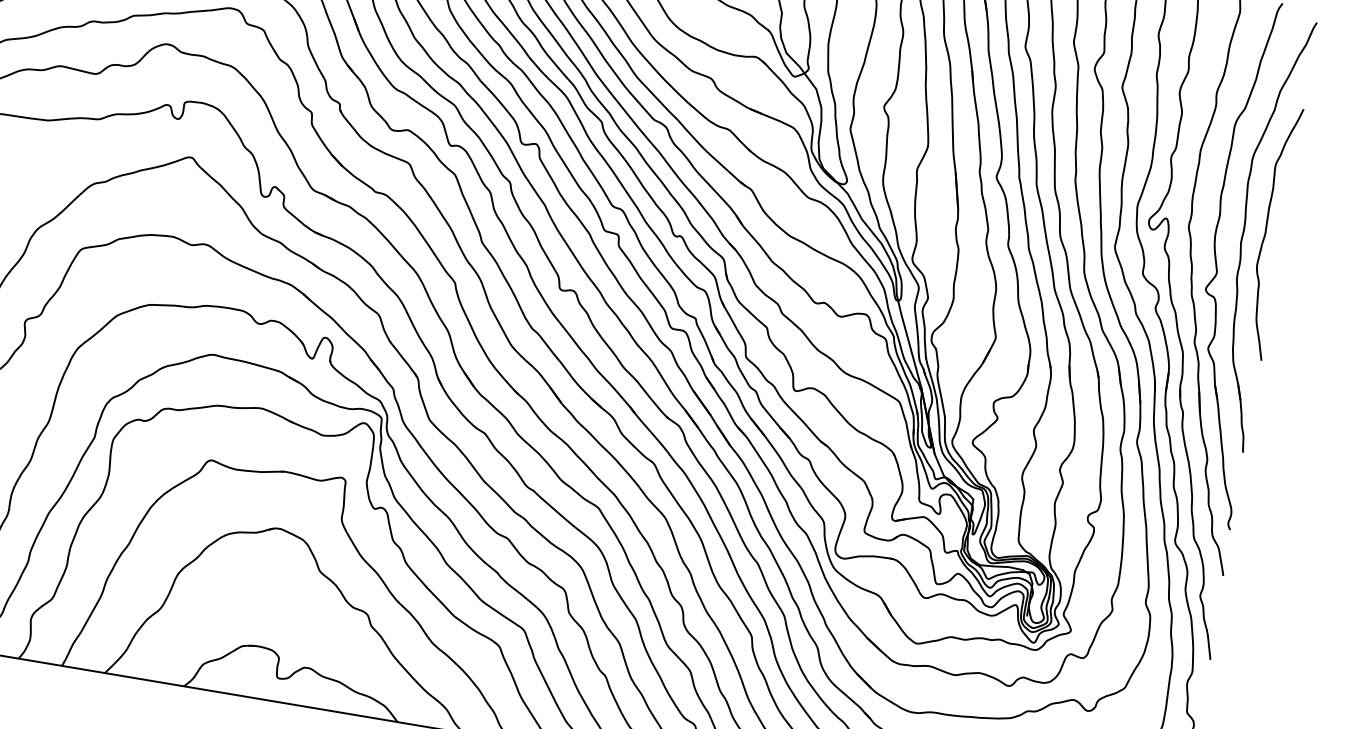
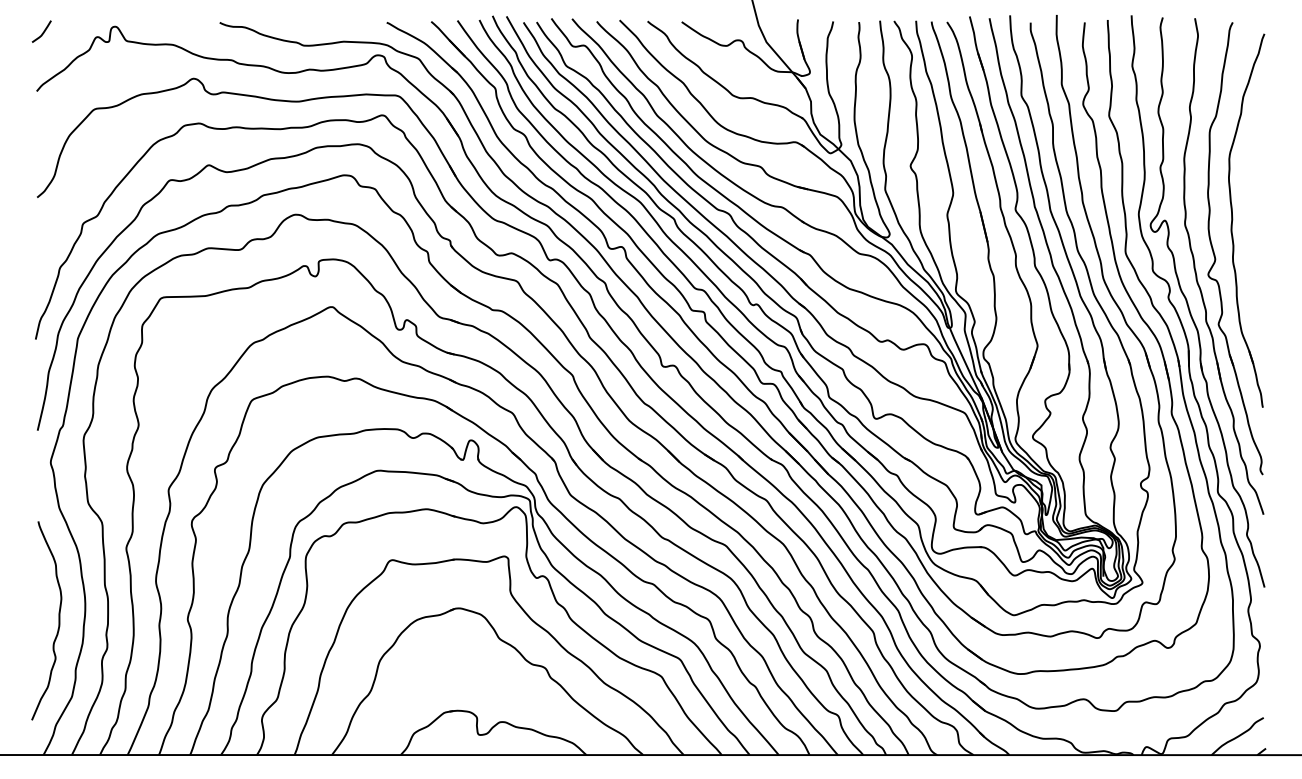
curve: (1266, 231) -> (1251, 217), removed

